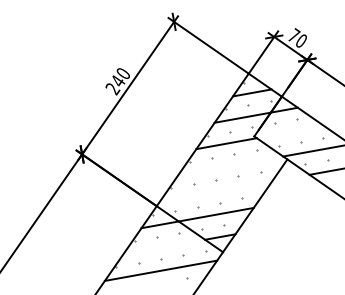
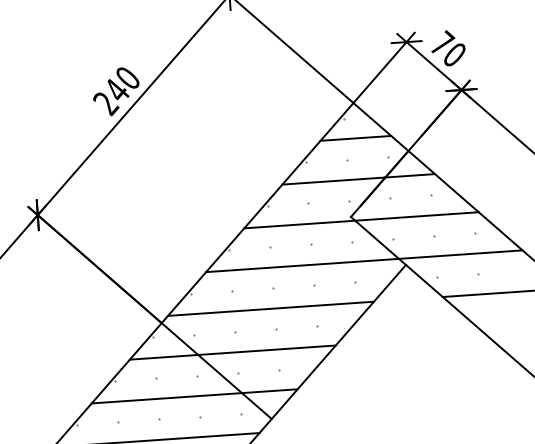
line: (290, 132) -> (416, 217), added
line: (230, 165) -> (302, 264), added
line: (215, 191) -> (270, 308), added
line: (164, 246) -> (167, 397), added

